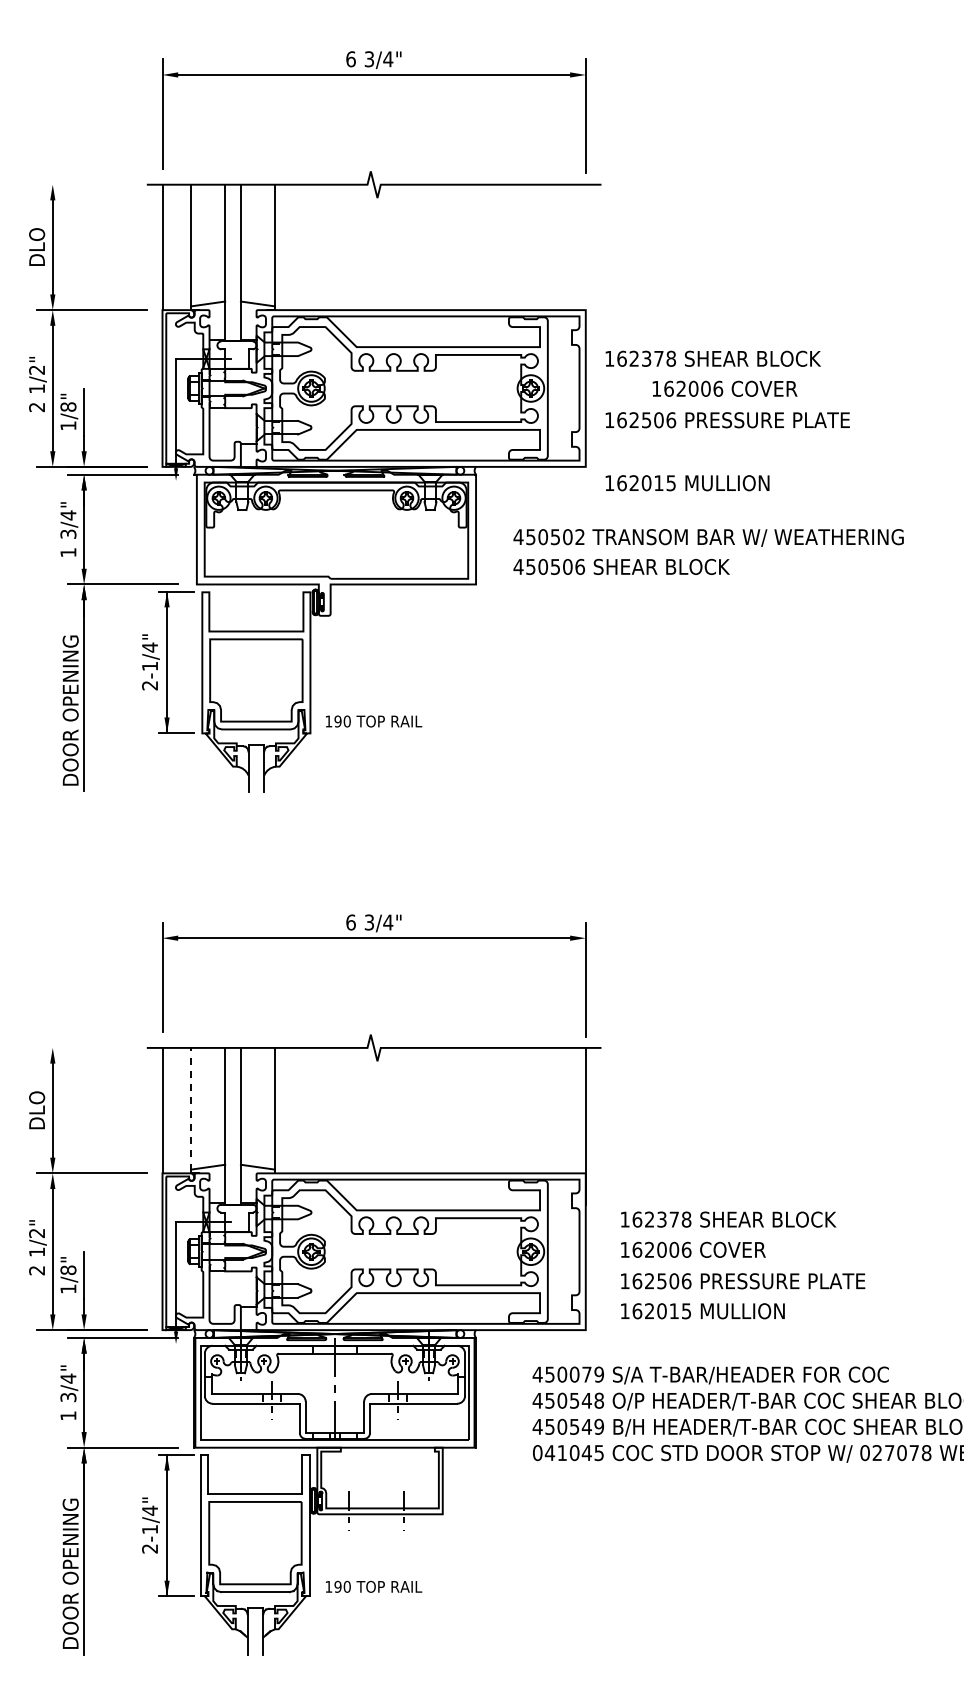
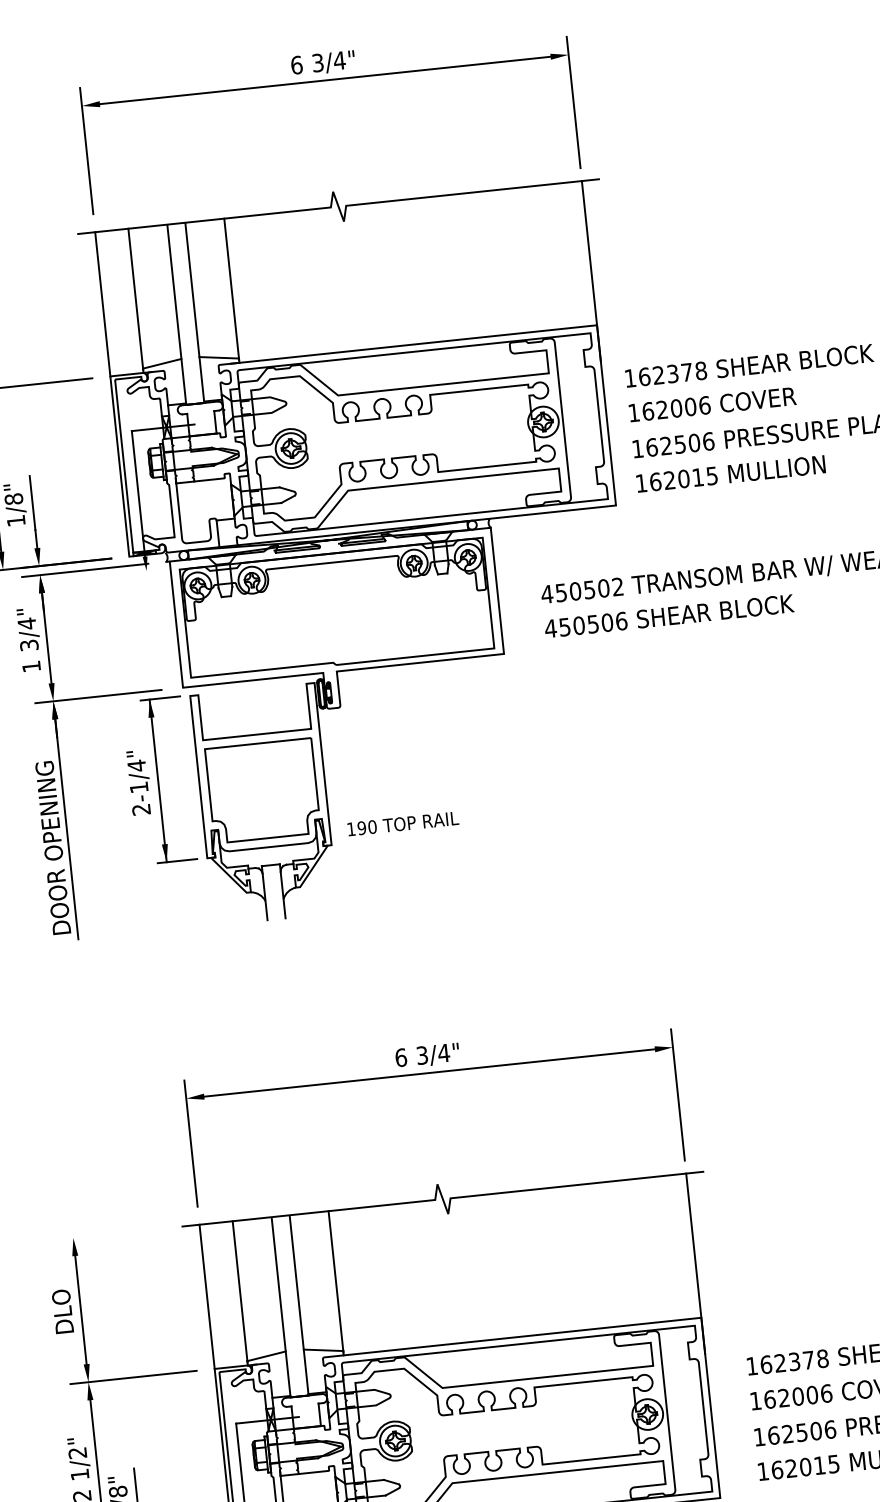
line: (585, 262) -> (590, 270), added
text: (724, 388) -> (711, 404), moved
text: (687, 483) -> (730, 474), moved
line: (191, 1108) -> (240, 1290), dashed -> solid

